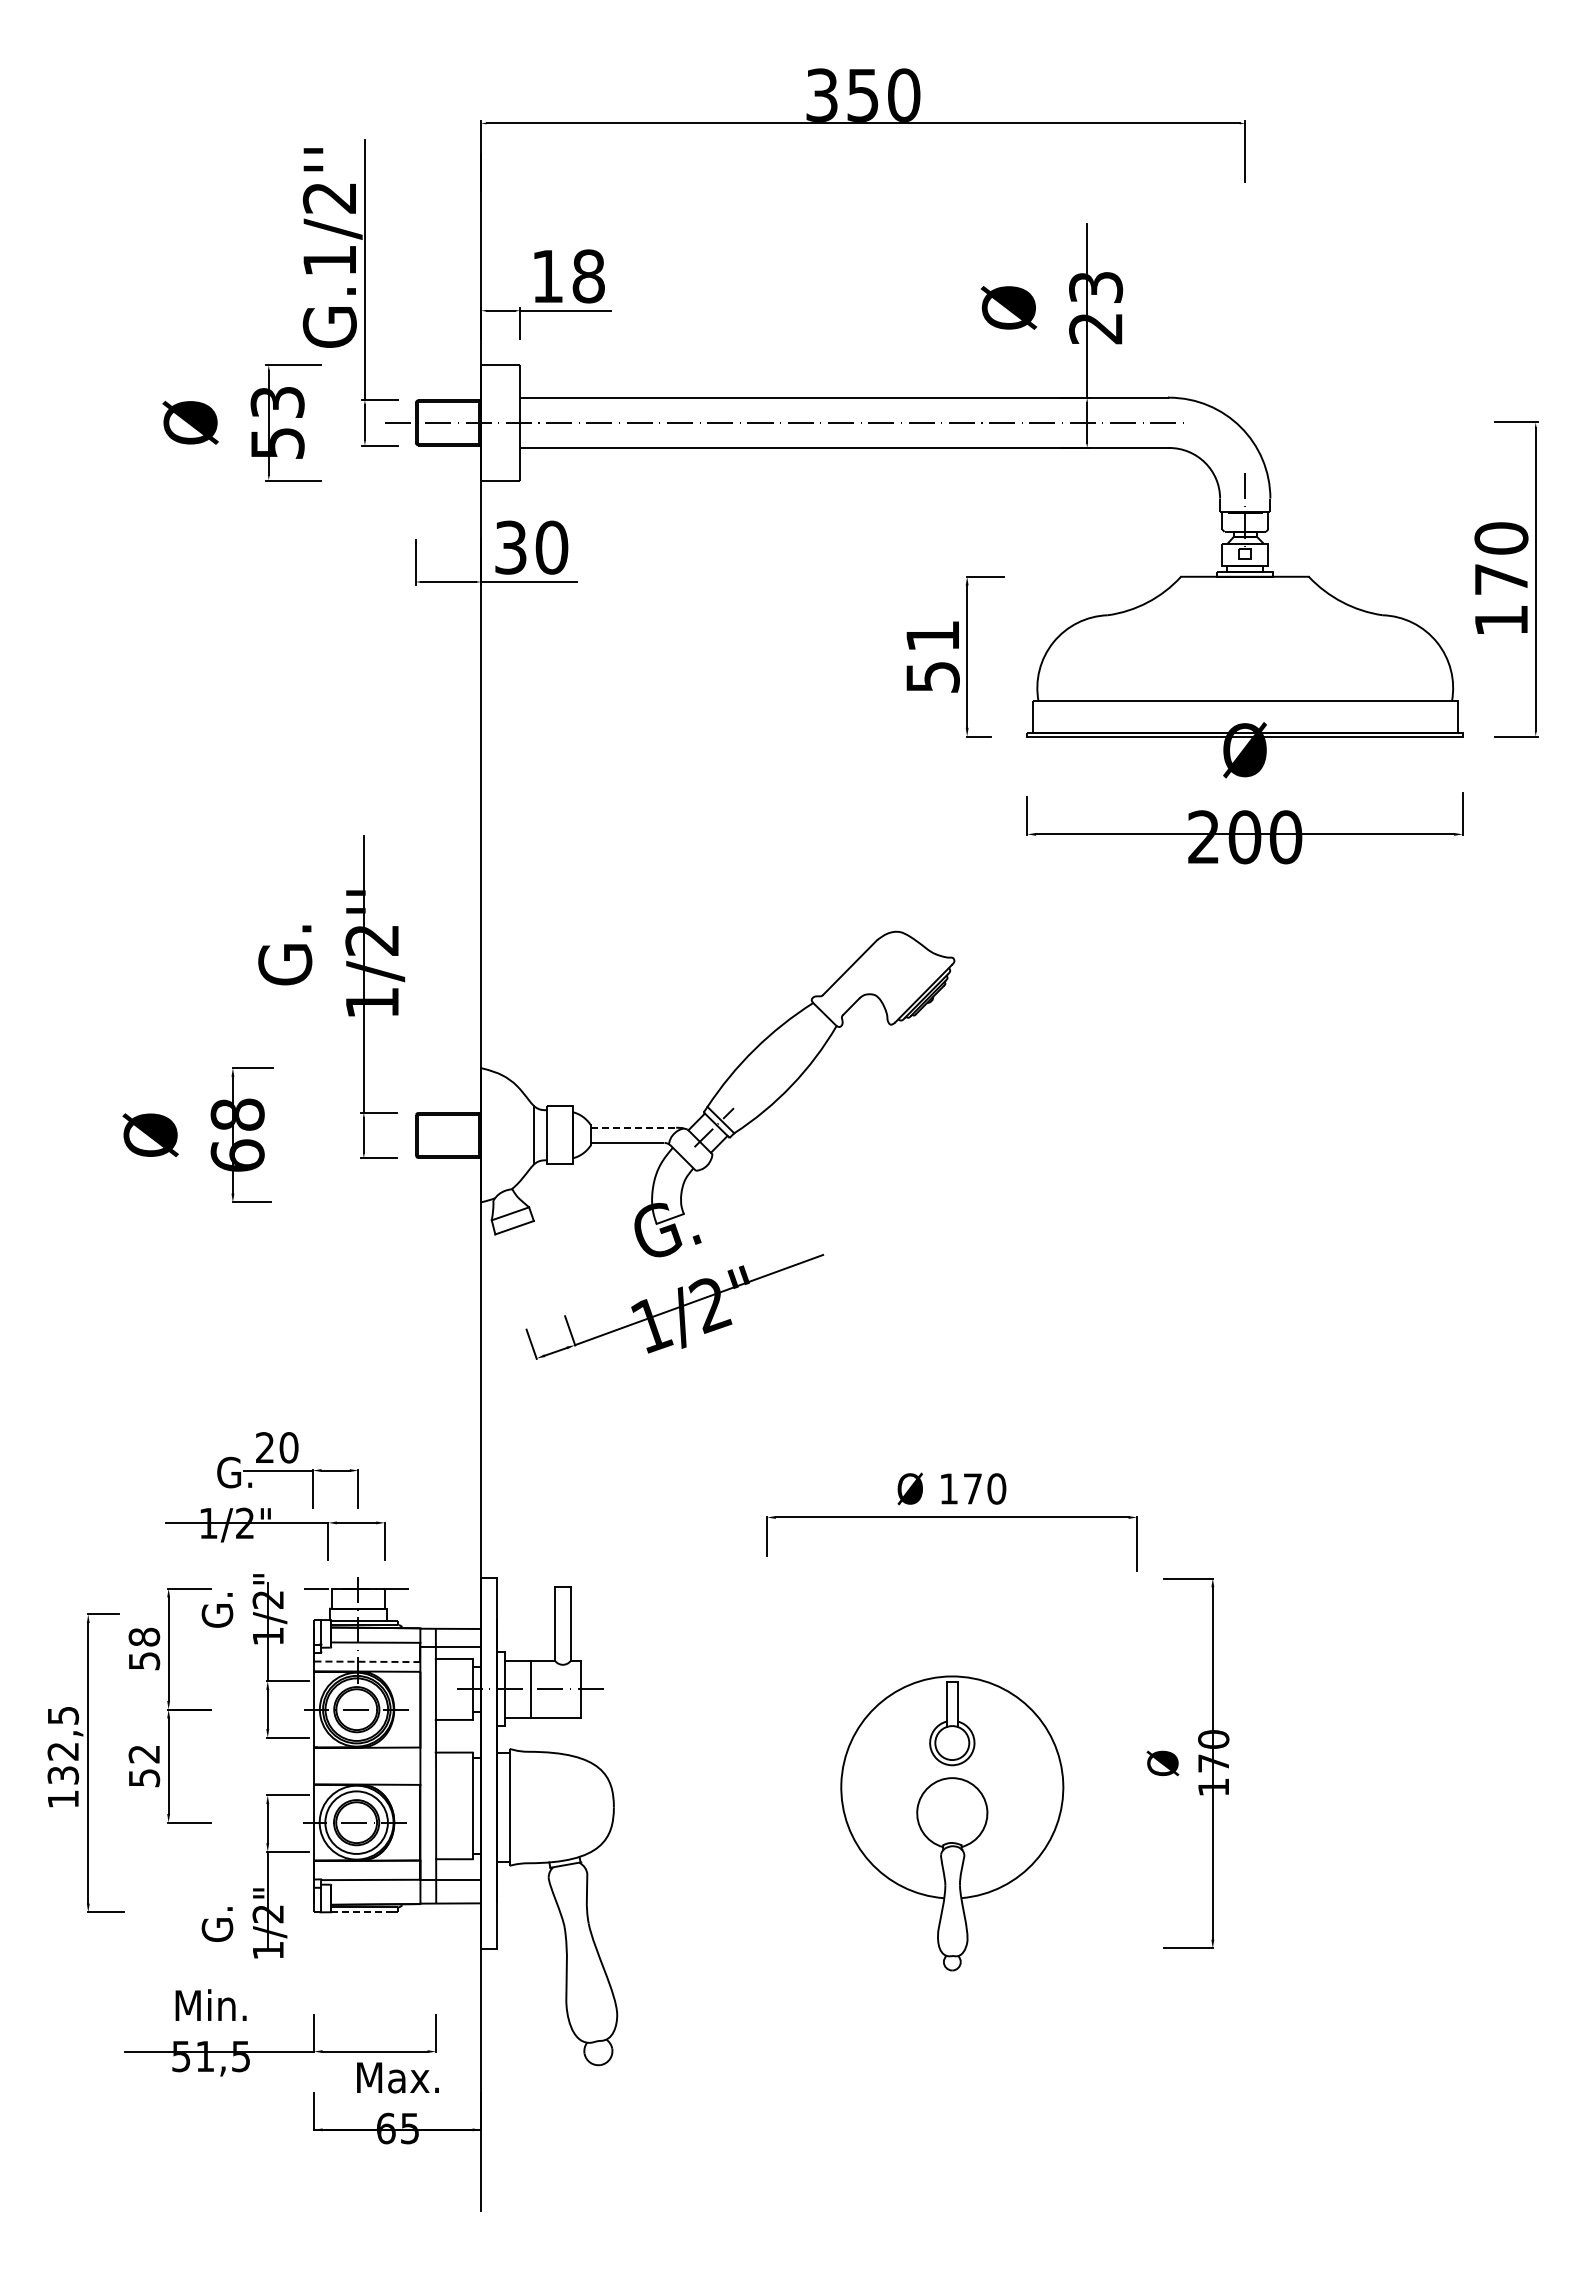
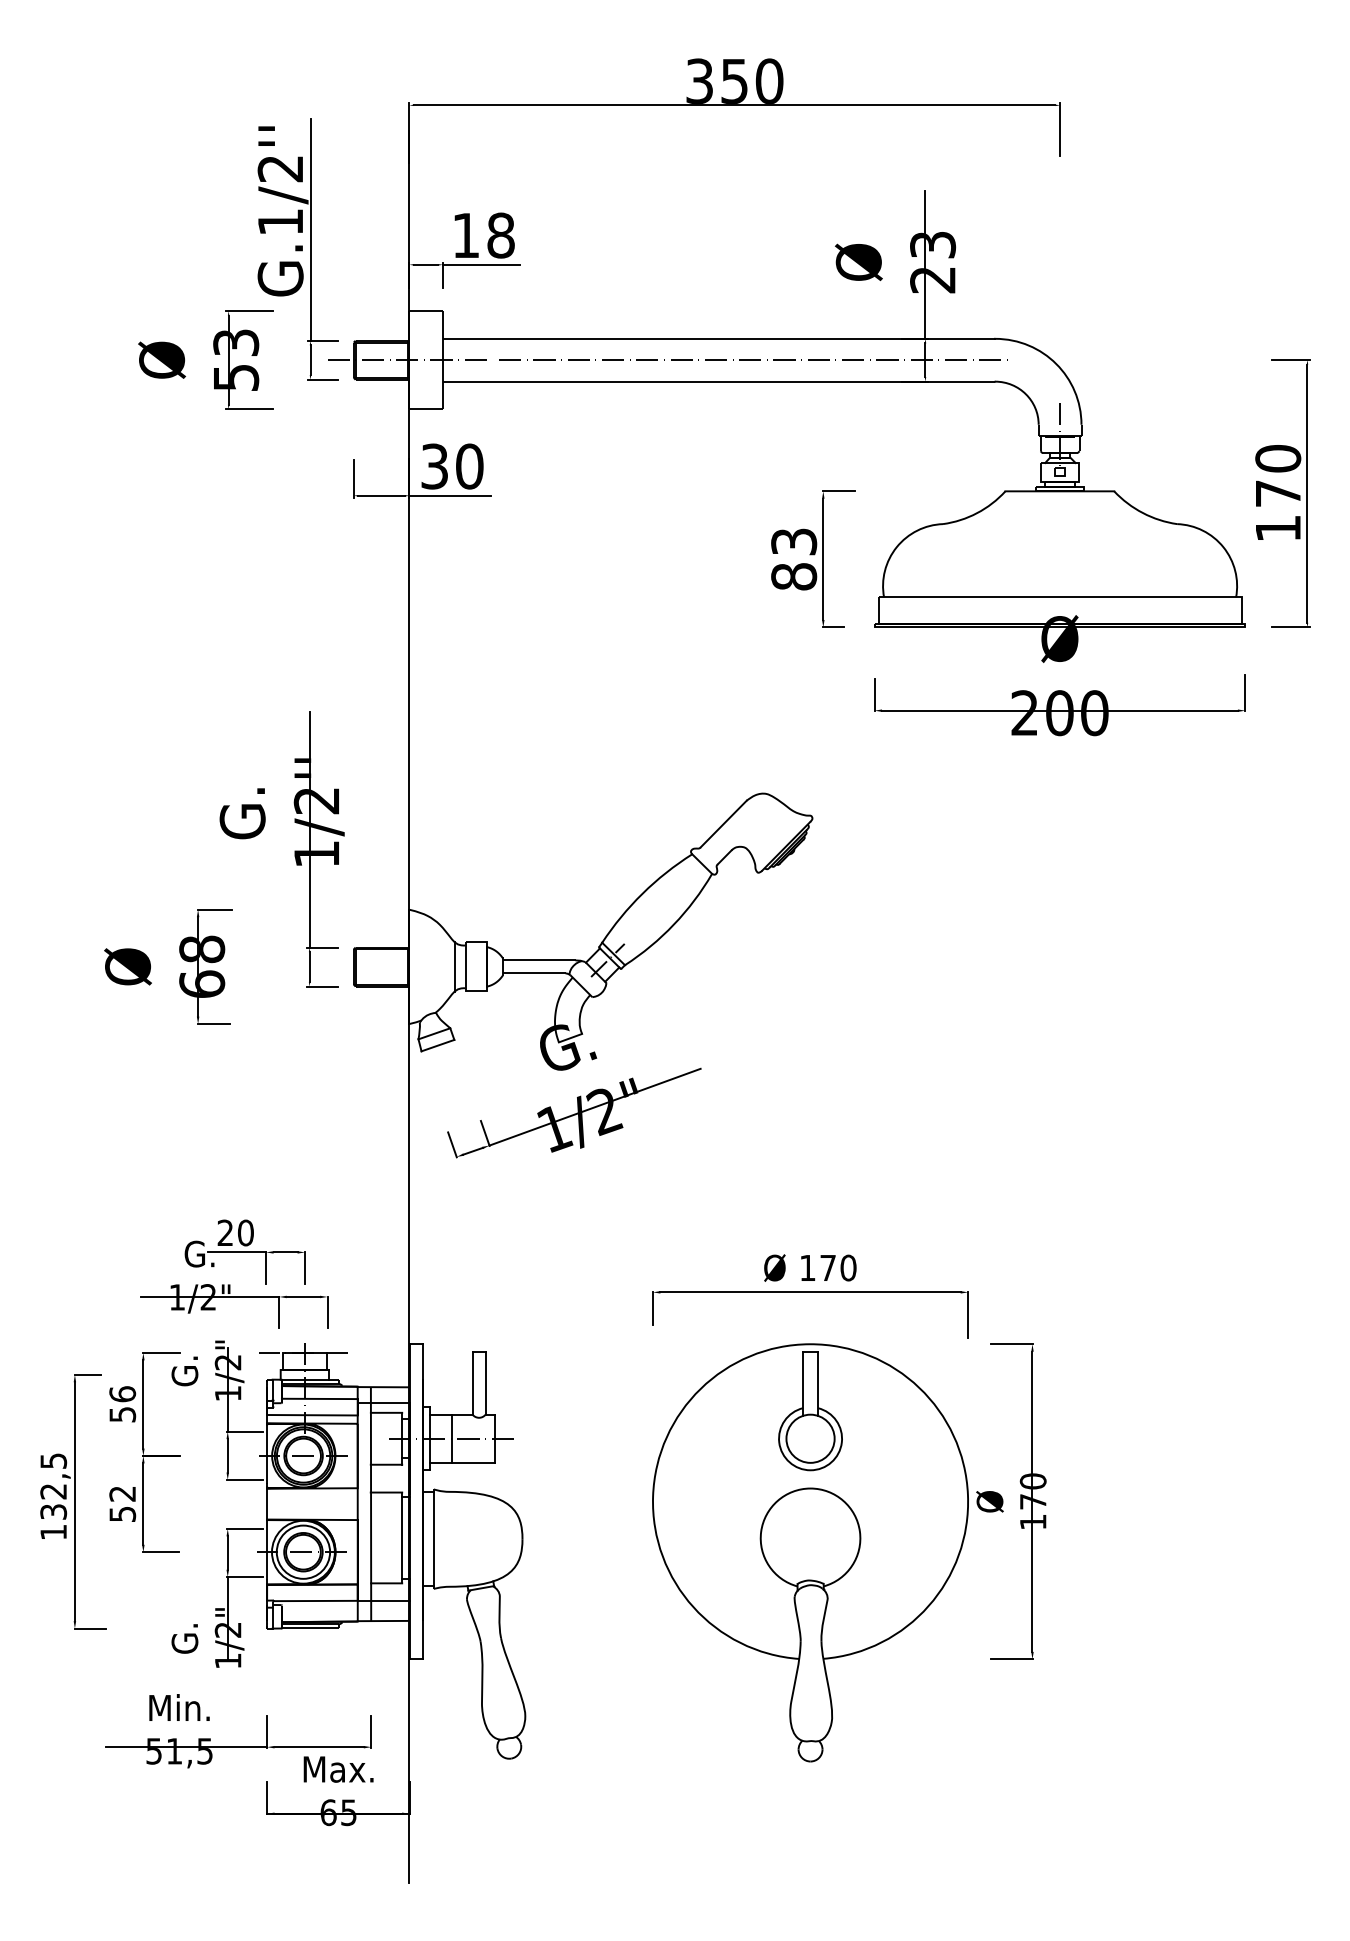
text: (932, 656) -> (793, 559), 51 -> 83
line: (633, 1127) -> (539, 960), dashed -> solid
text: (143, 1636) -> (121, 1393), 58 -> 56
line: (366, 1661) -> (311, 1414), dashed -> solid
part: (952, 1823) -> (810, 1552), size x1.67
line: (362, 1911) -> (308, 1627), dashed -> solid

